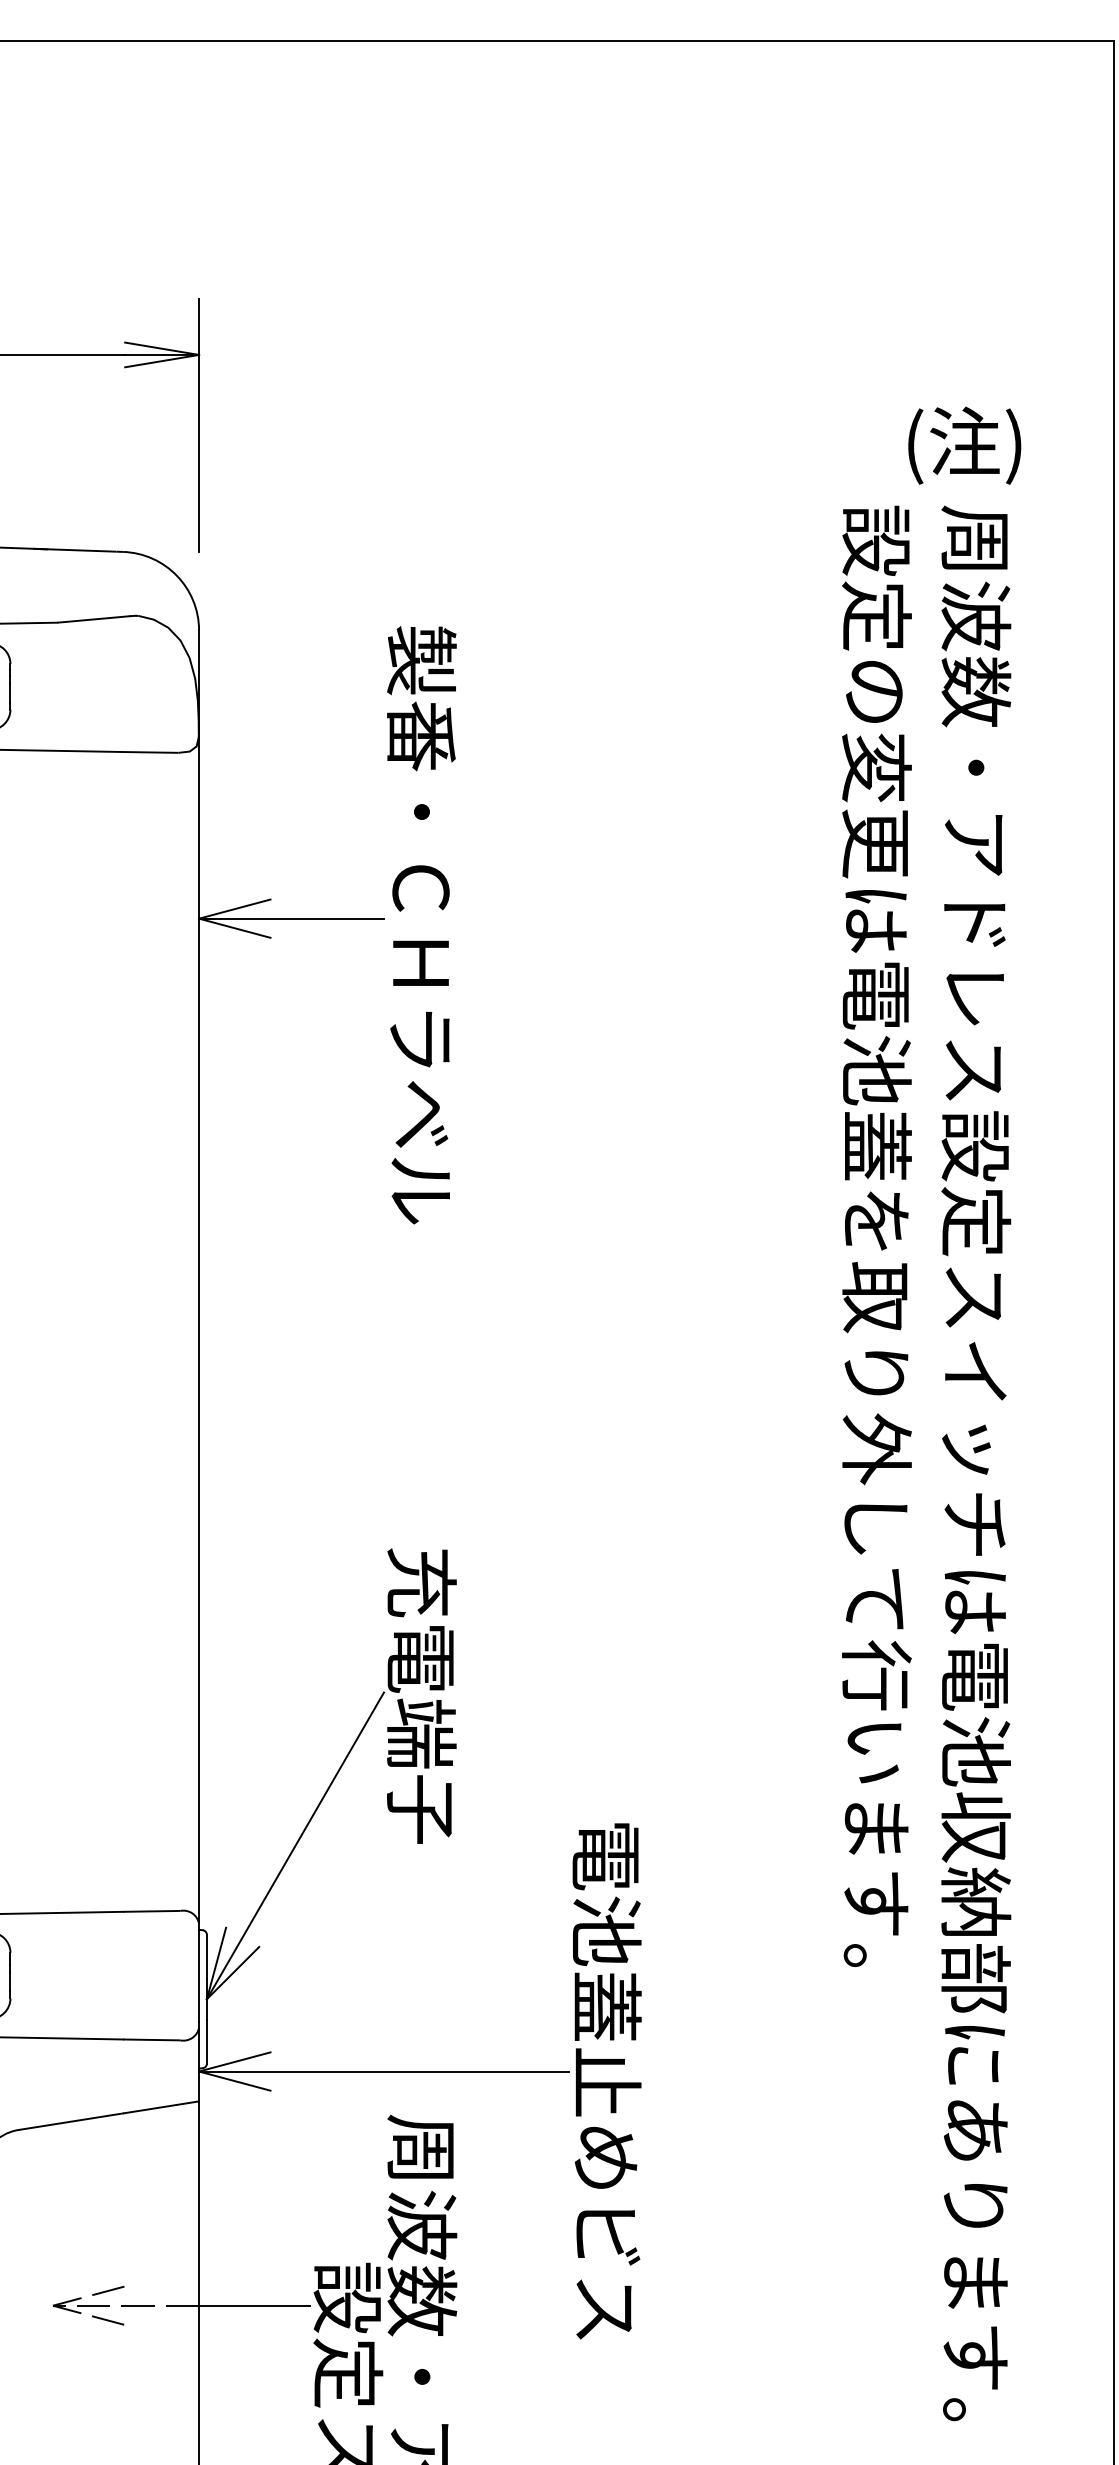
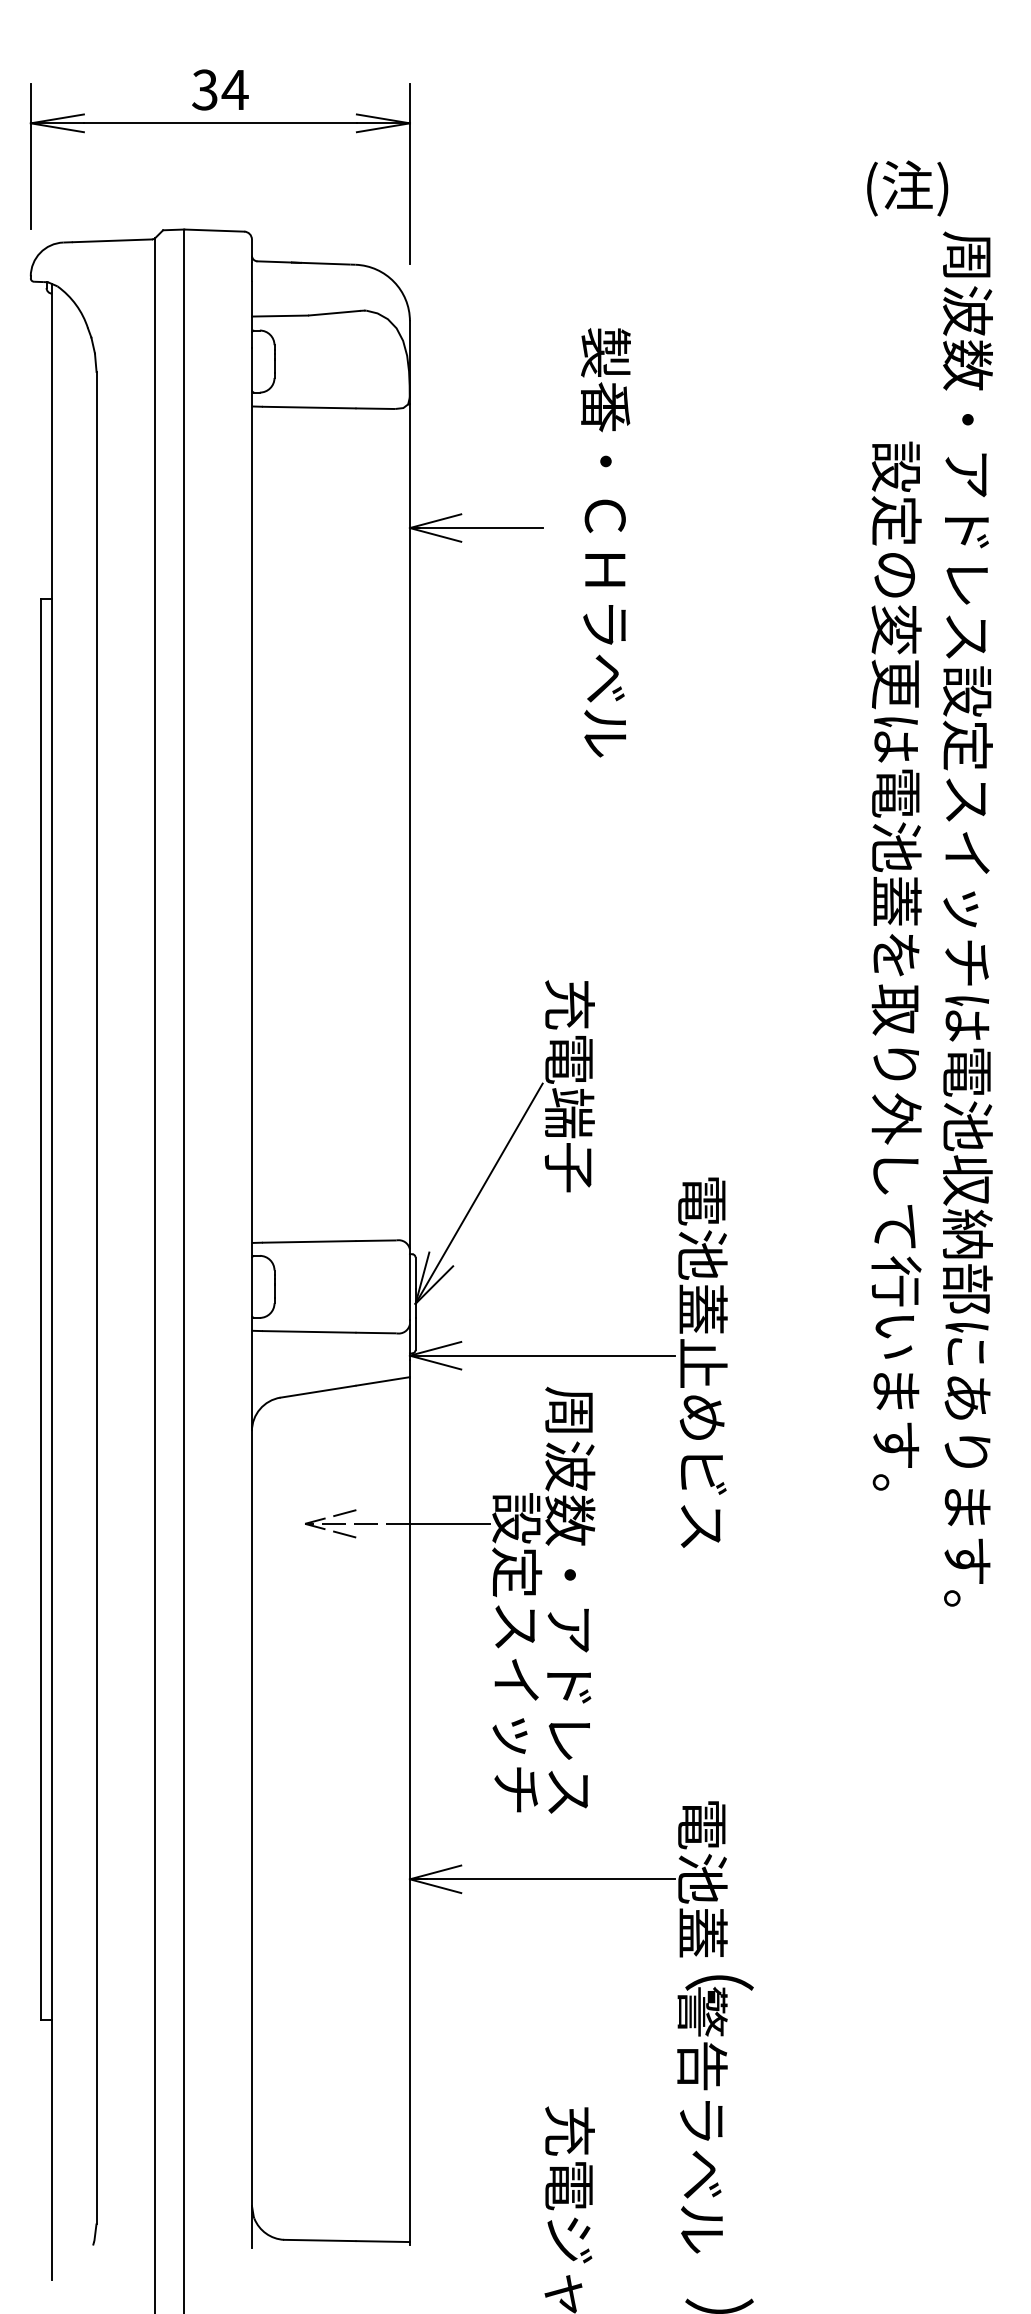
text: (964, 445) -> (907, 188), moved
text: (421, 924) -> (605, 542), moved
text: (876, 1235) -> (896, 965), moved

